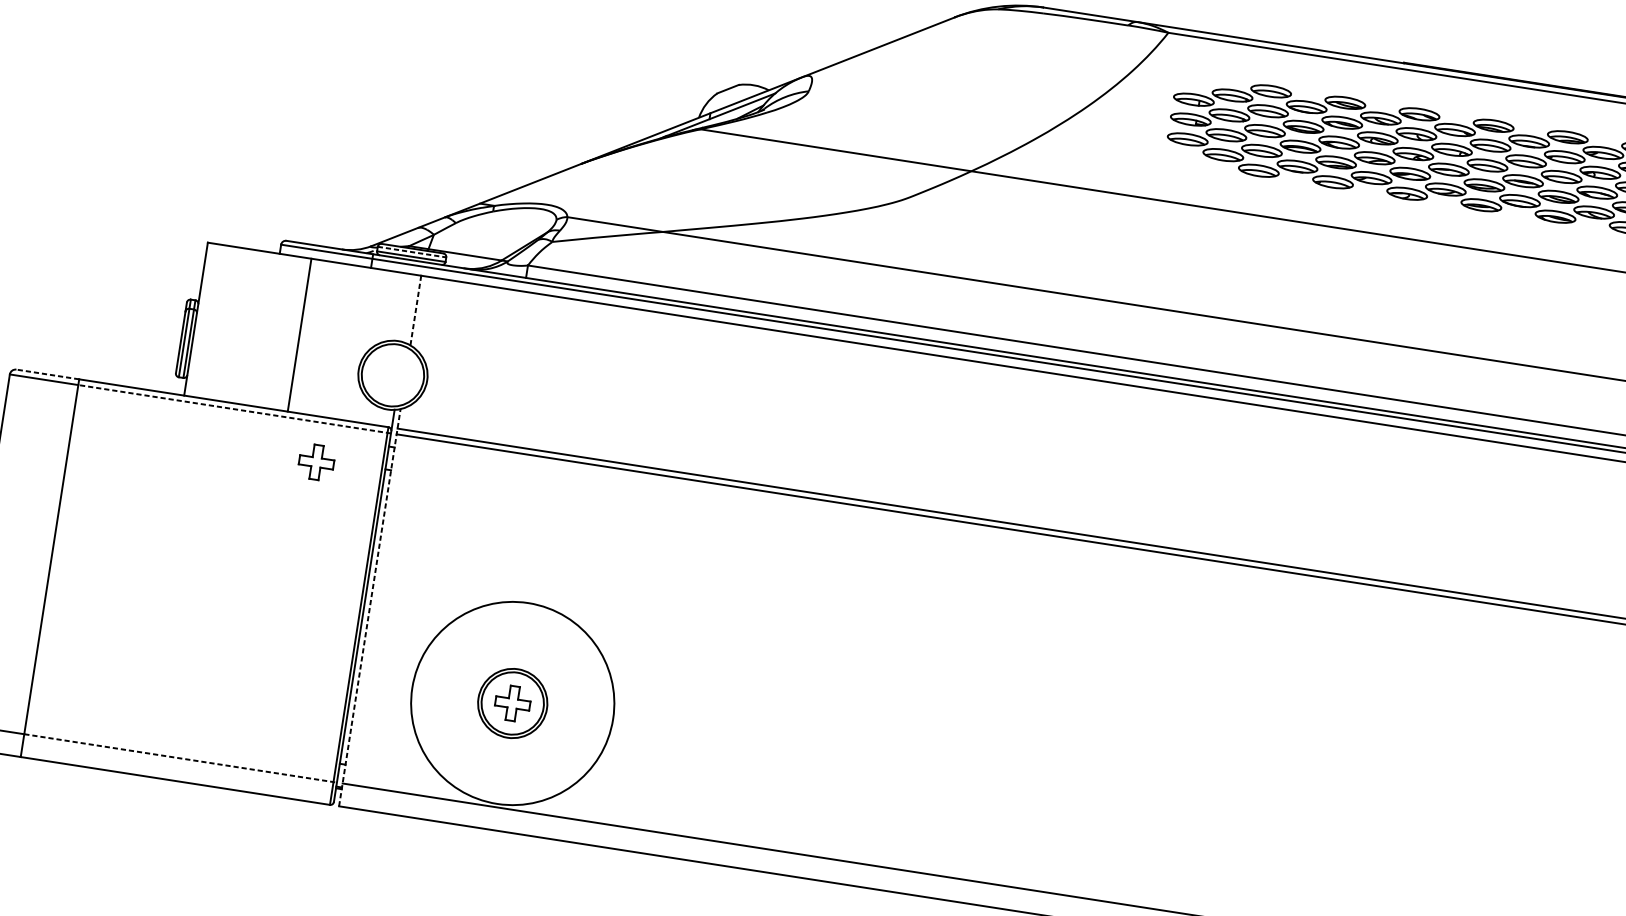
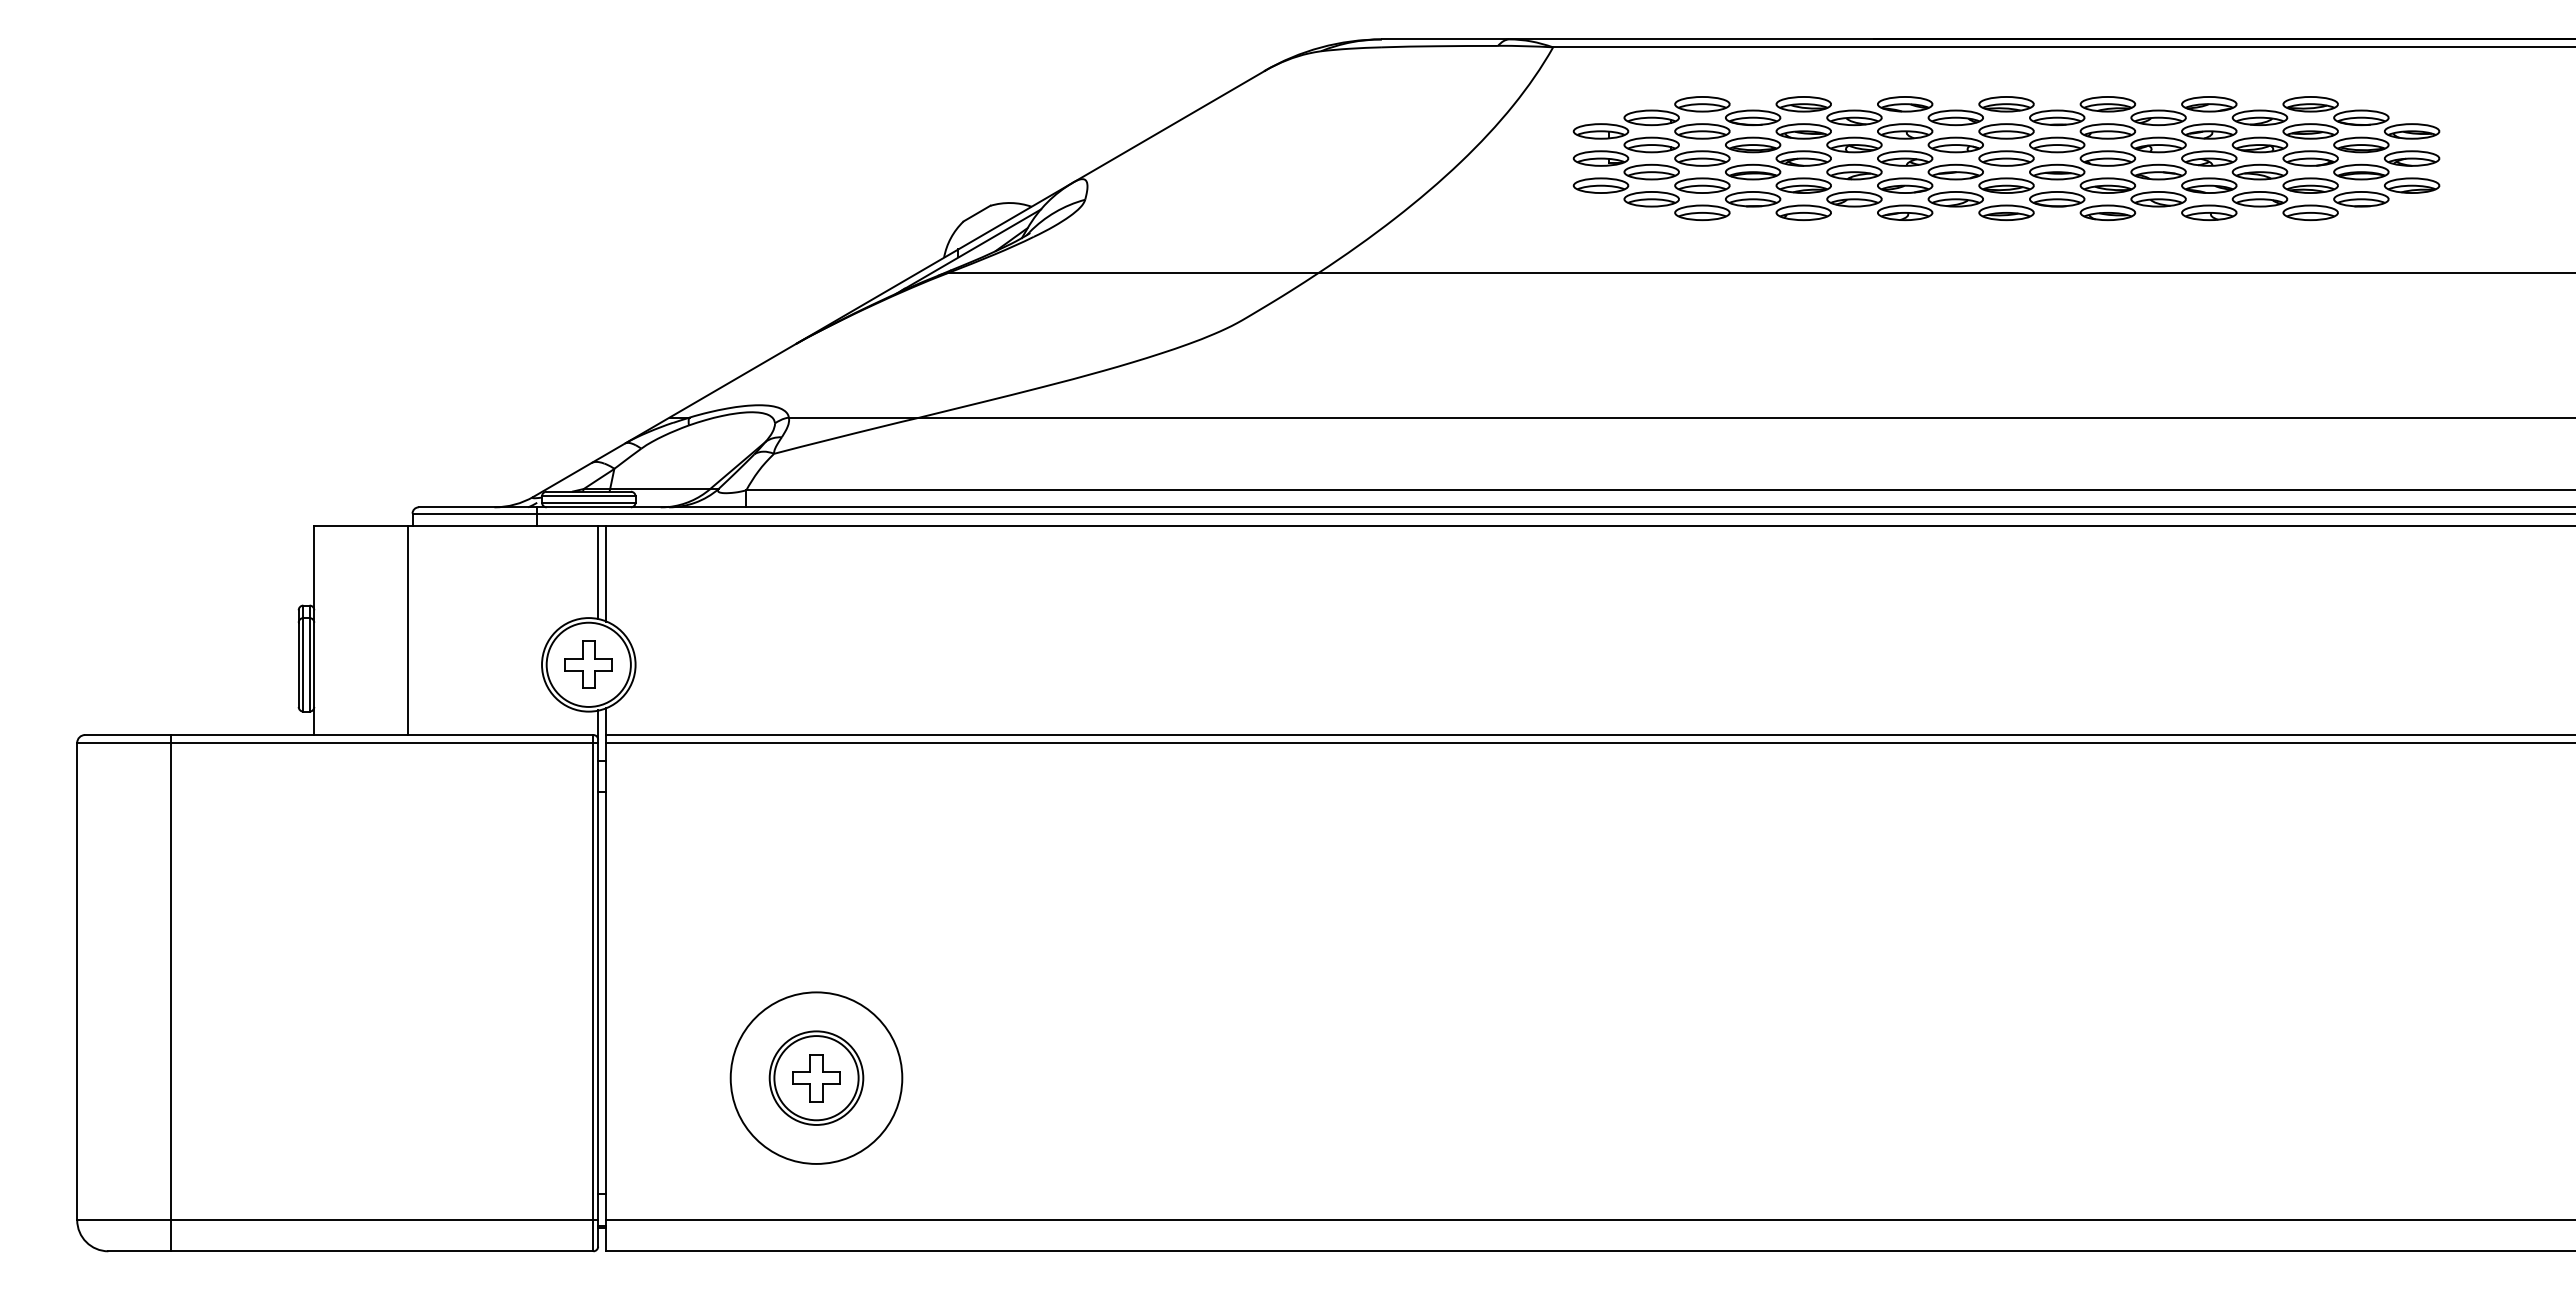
line: (411, 252) -> (588, 496), dashed -> solid
line: (410, 308) -> (598, 572), added
line: (415, 310) -> (605, 573), dashed -> solid
line: (299, 335) -> (407, 630), moved
line: (47, 374) -> (127, 735), dashed -> solid
line: (234, 409) -> (384, 742), dashed -> solid
part: (316, 462) -> (588, 664), moved
line: (369, 607) -> (605, 979), dashed -> solid
circle: (512, 703) -> (816, 1077), size x0.62
line: (180, 758) -> (384, 1220), dashed -> solid

